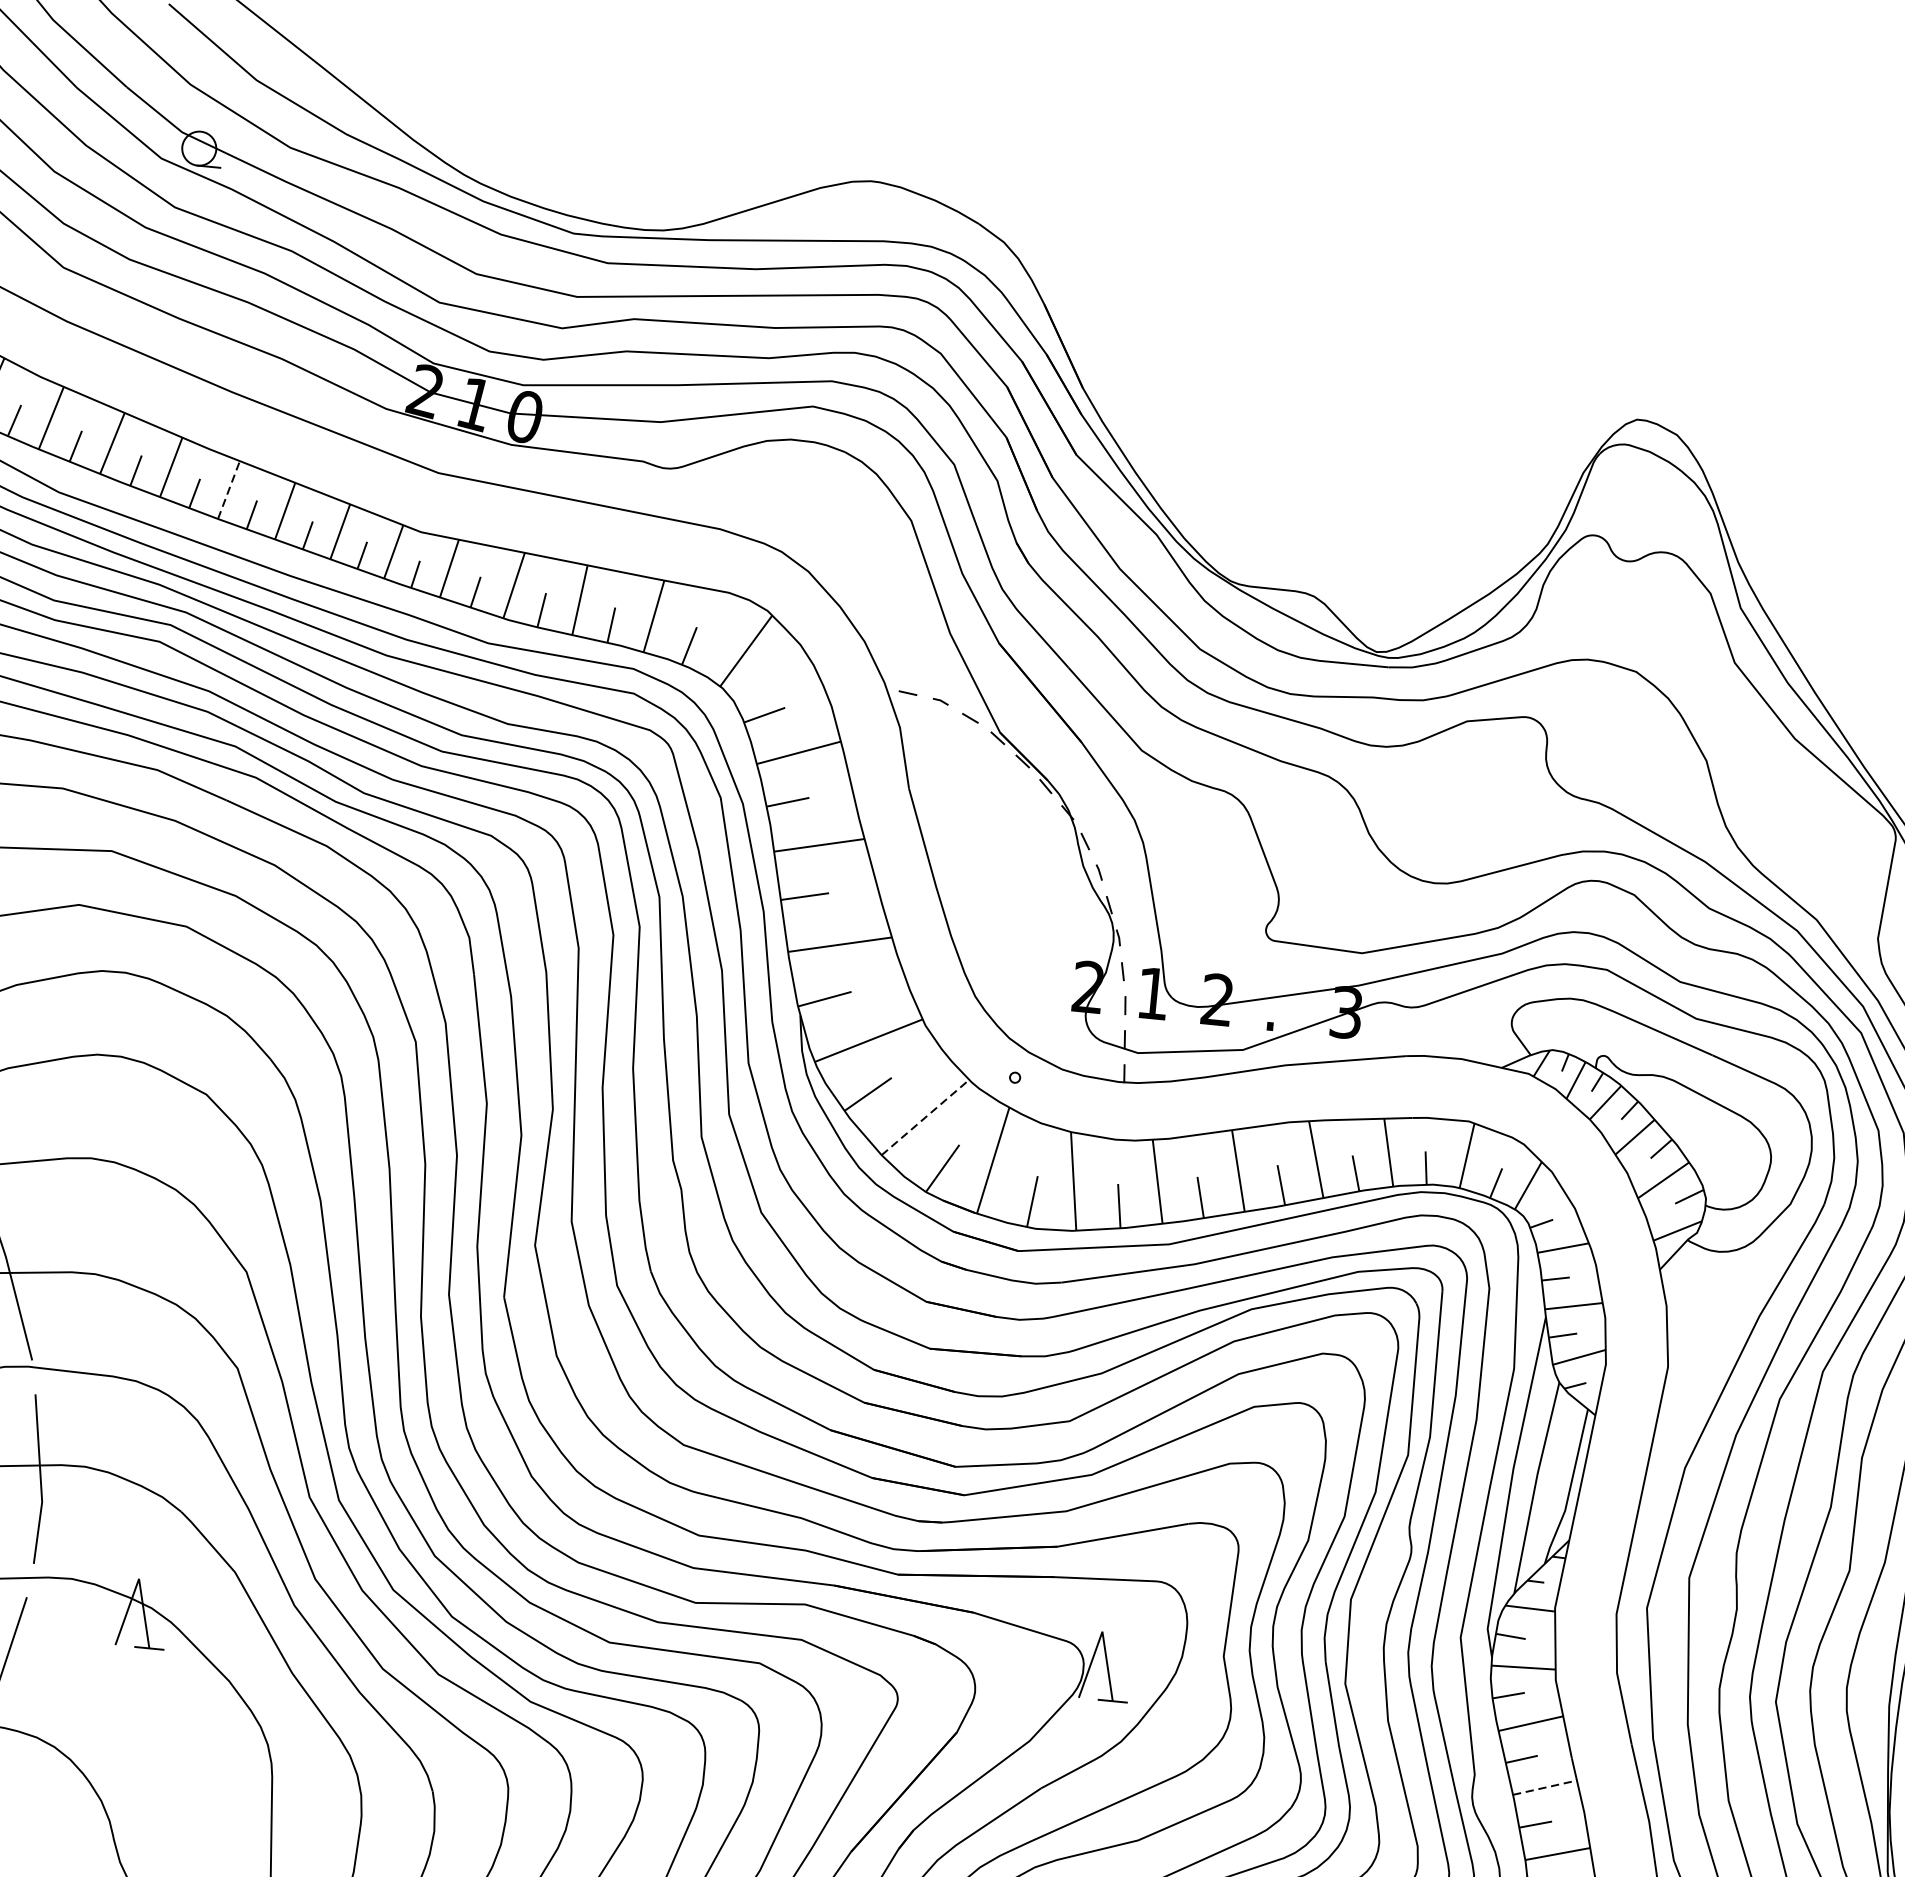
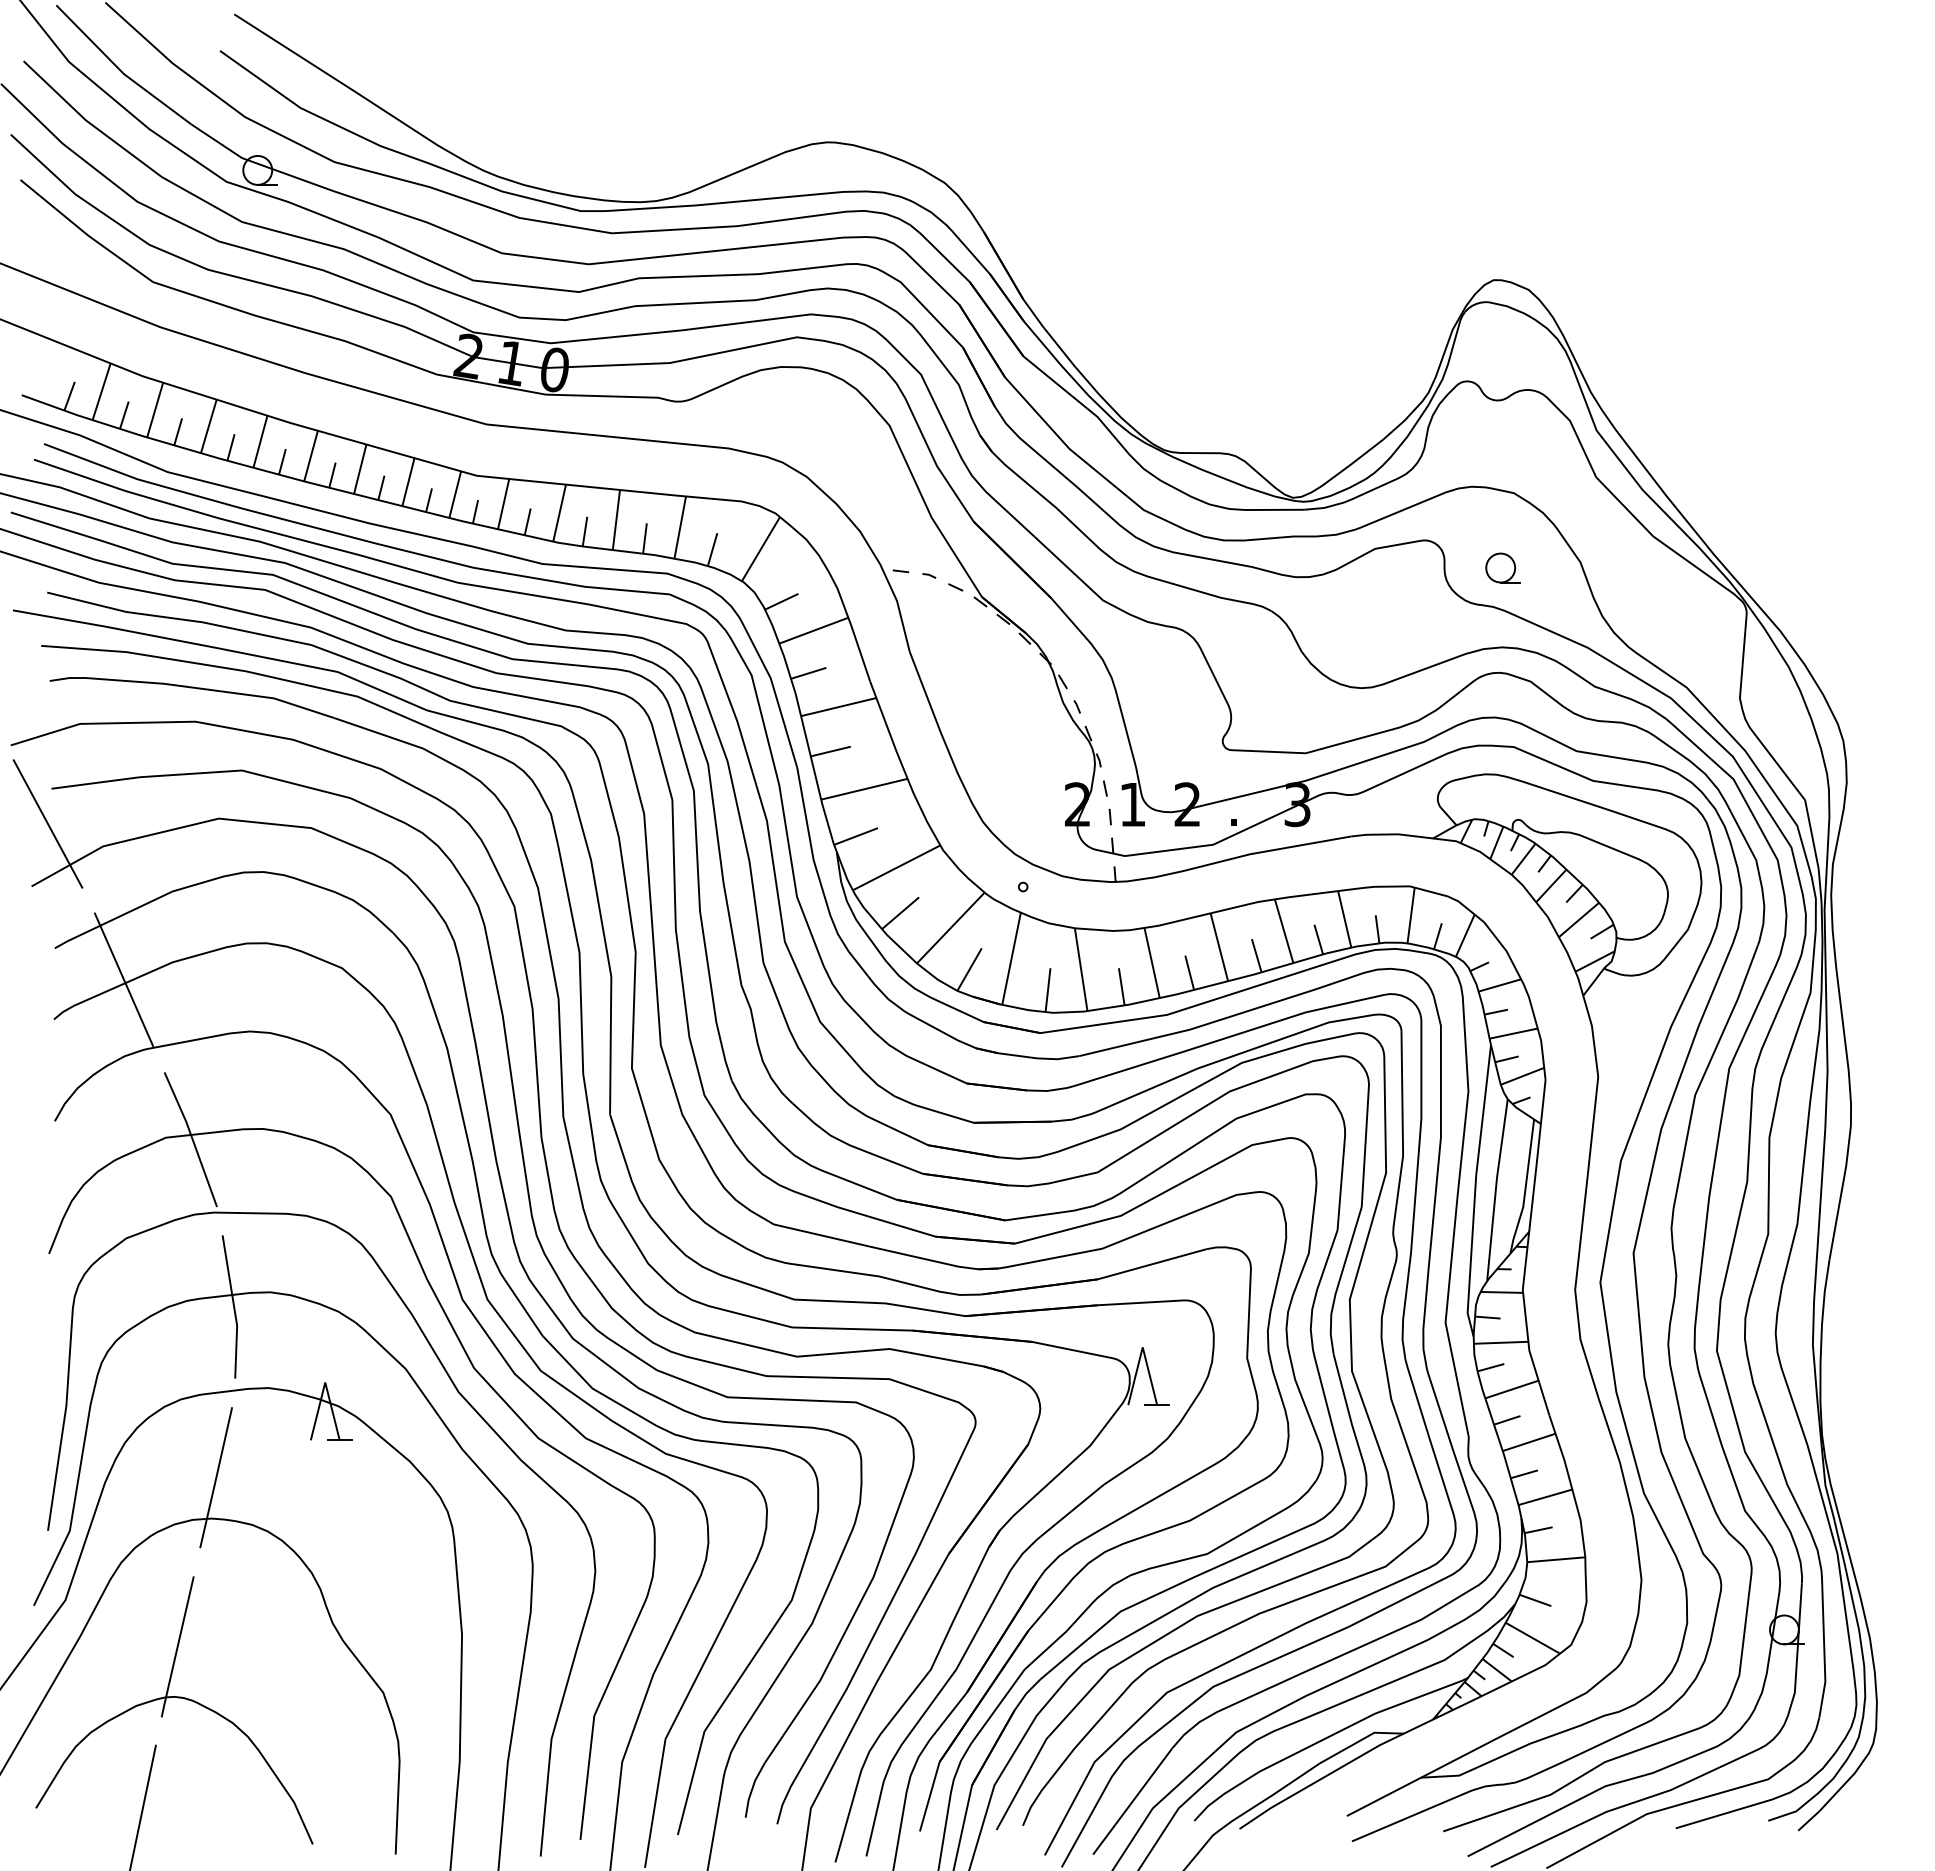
line: (229, 489) -> (311, 455), dashed -> solid
part: (1614, 757) -> (1502, 567), added
line: (926, 1116) -> (951, 927), dashed -> solid
line: (1545, 1787) -> (1529, 1442), dashed -> solid

